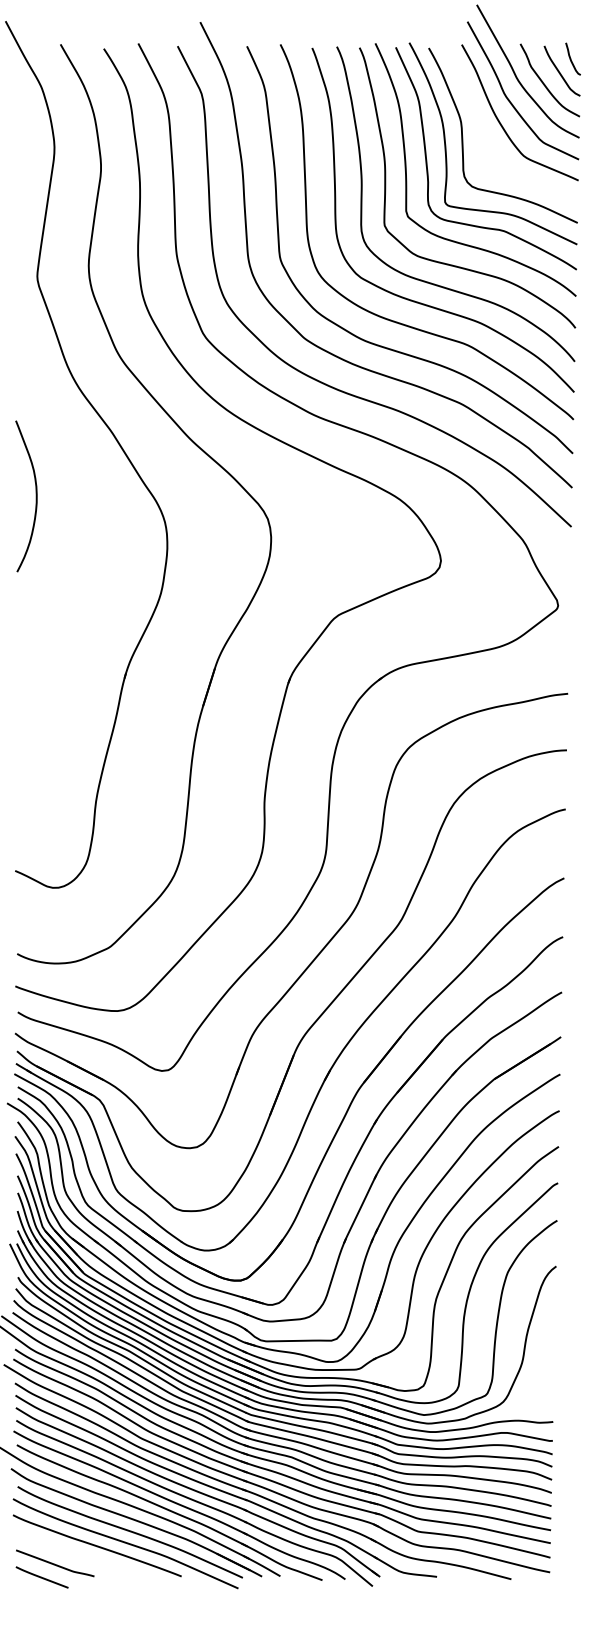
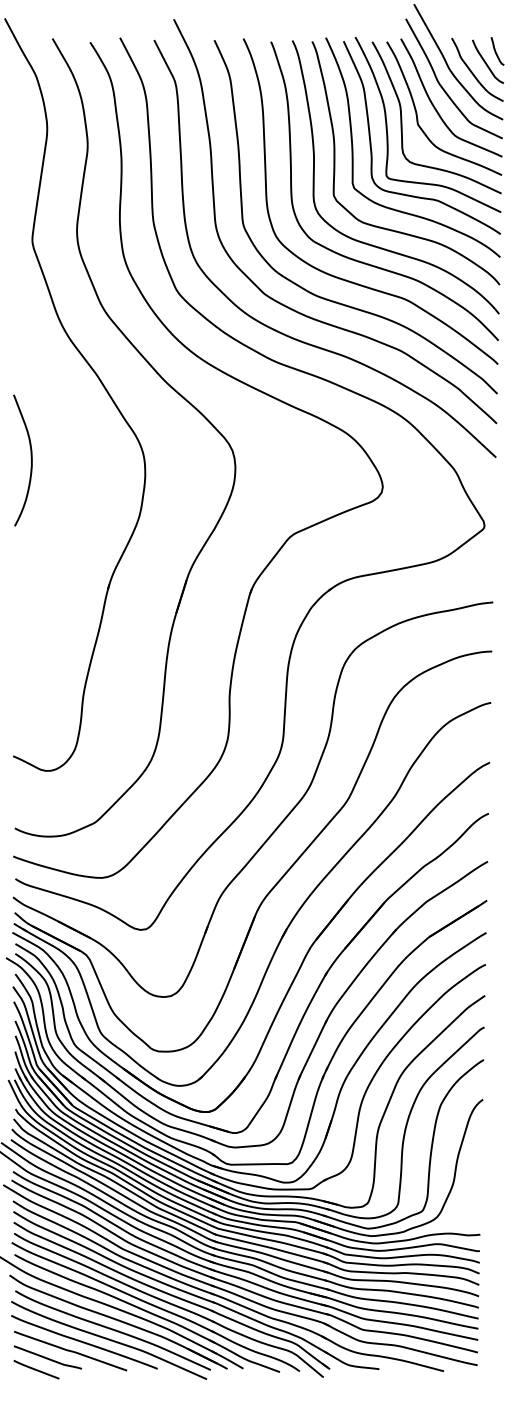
curve: (480, 128) -> (417, 111), added
curve: (35, 496) -> (30, 460), moved
line: (81, 1555) -> (70, 1350), added

